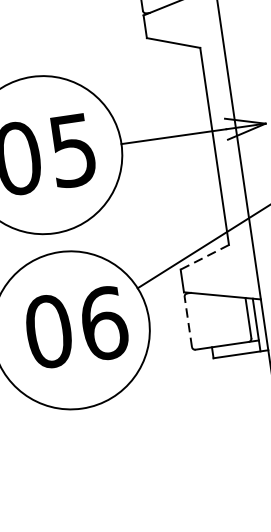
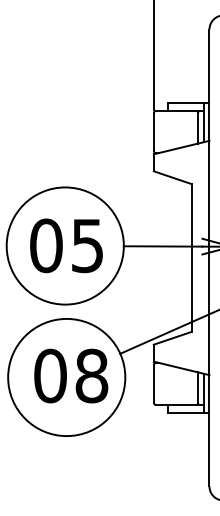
line: (204, 257) -> (172, 338), dashed -> solid
line: (187, 321) -> (153, 383), dashed -> solid
text: (103, 322) -> (91, 375), 06 -> 08

